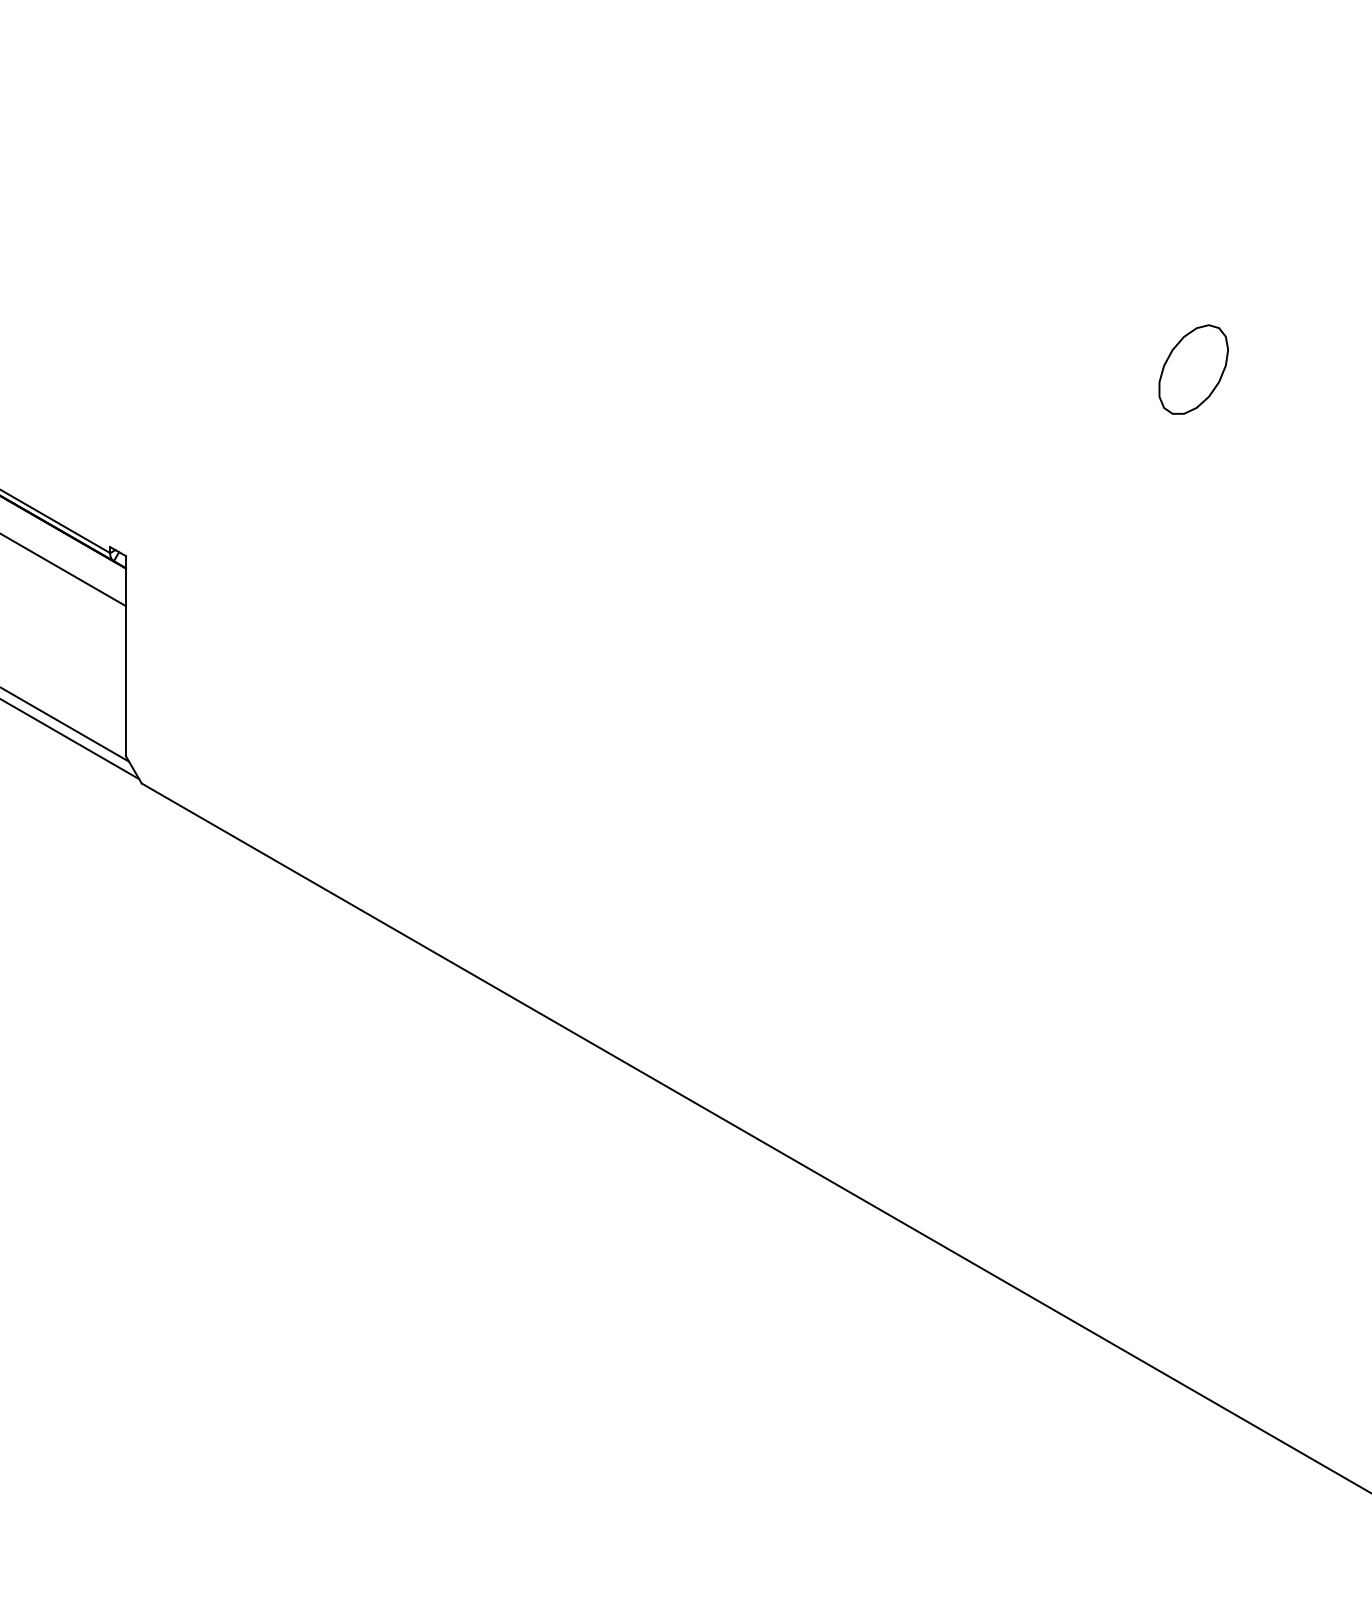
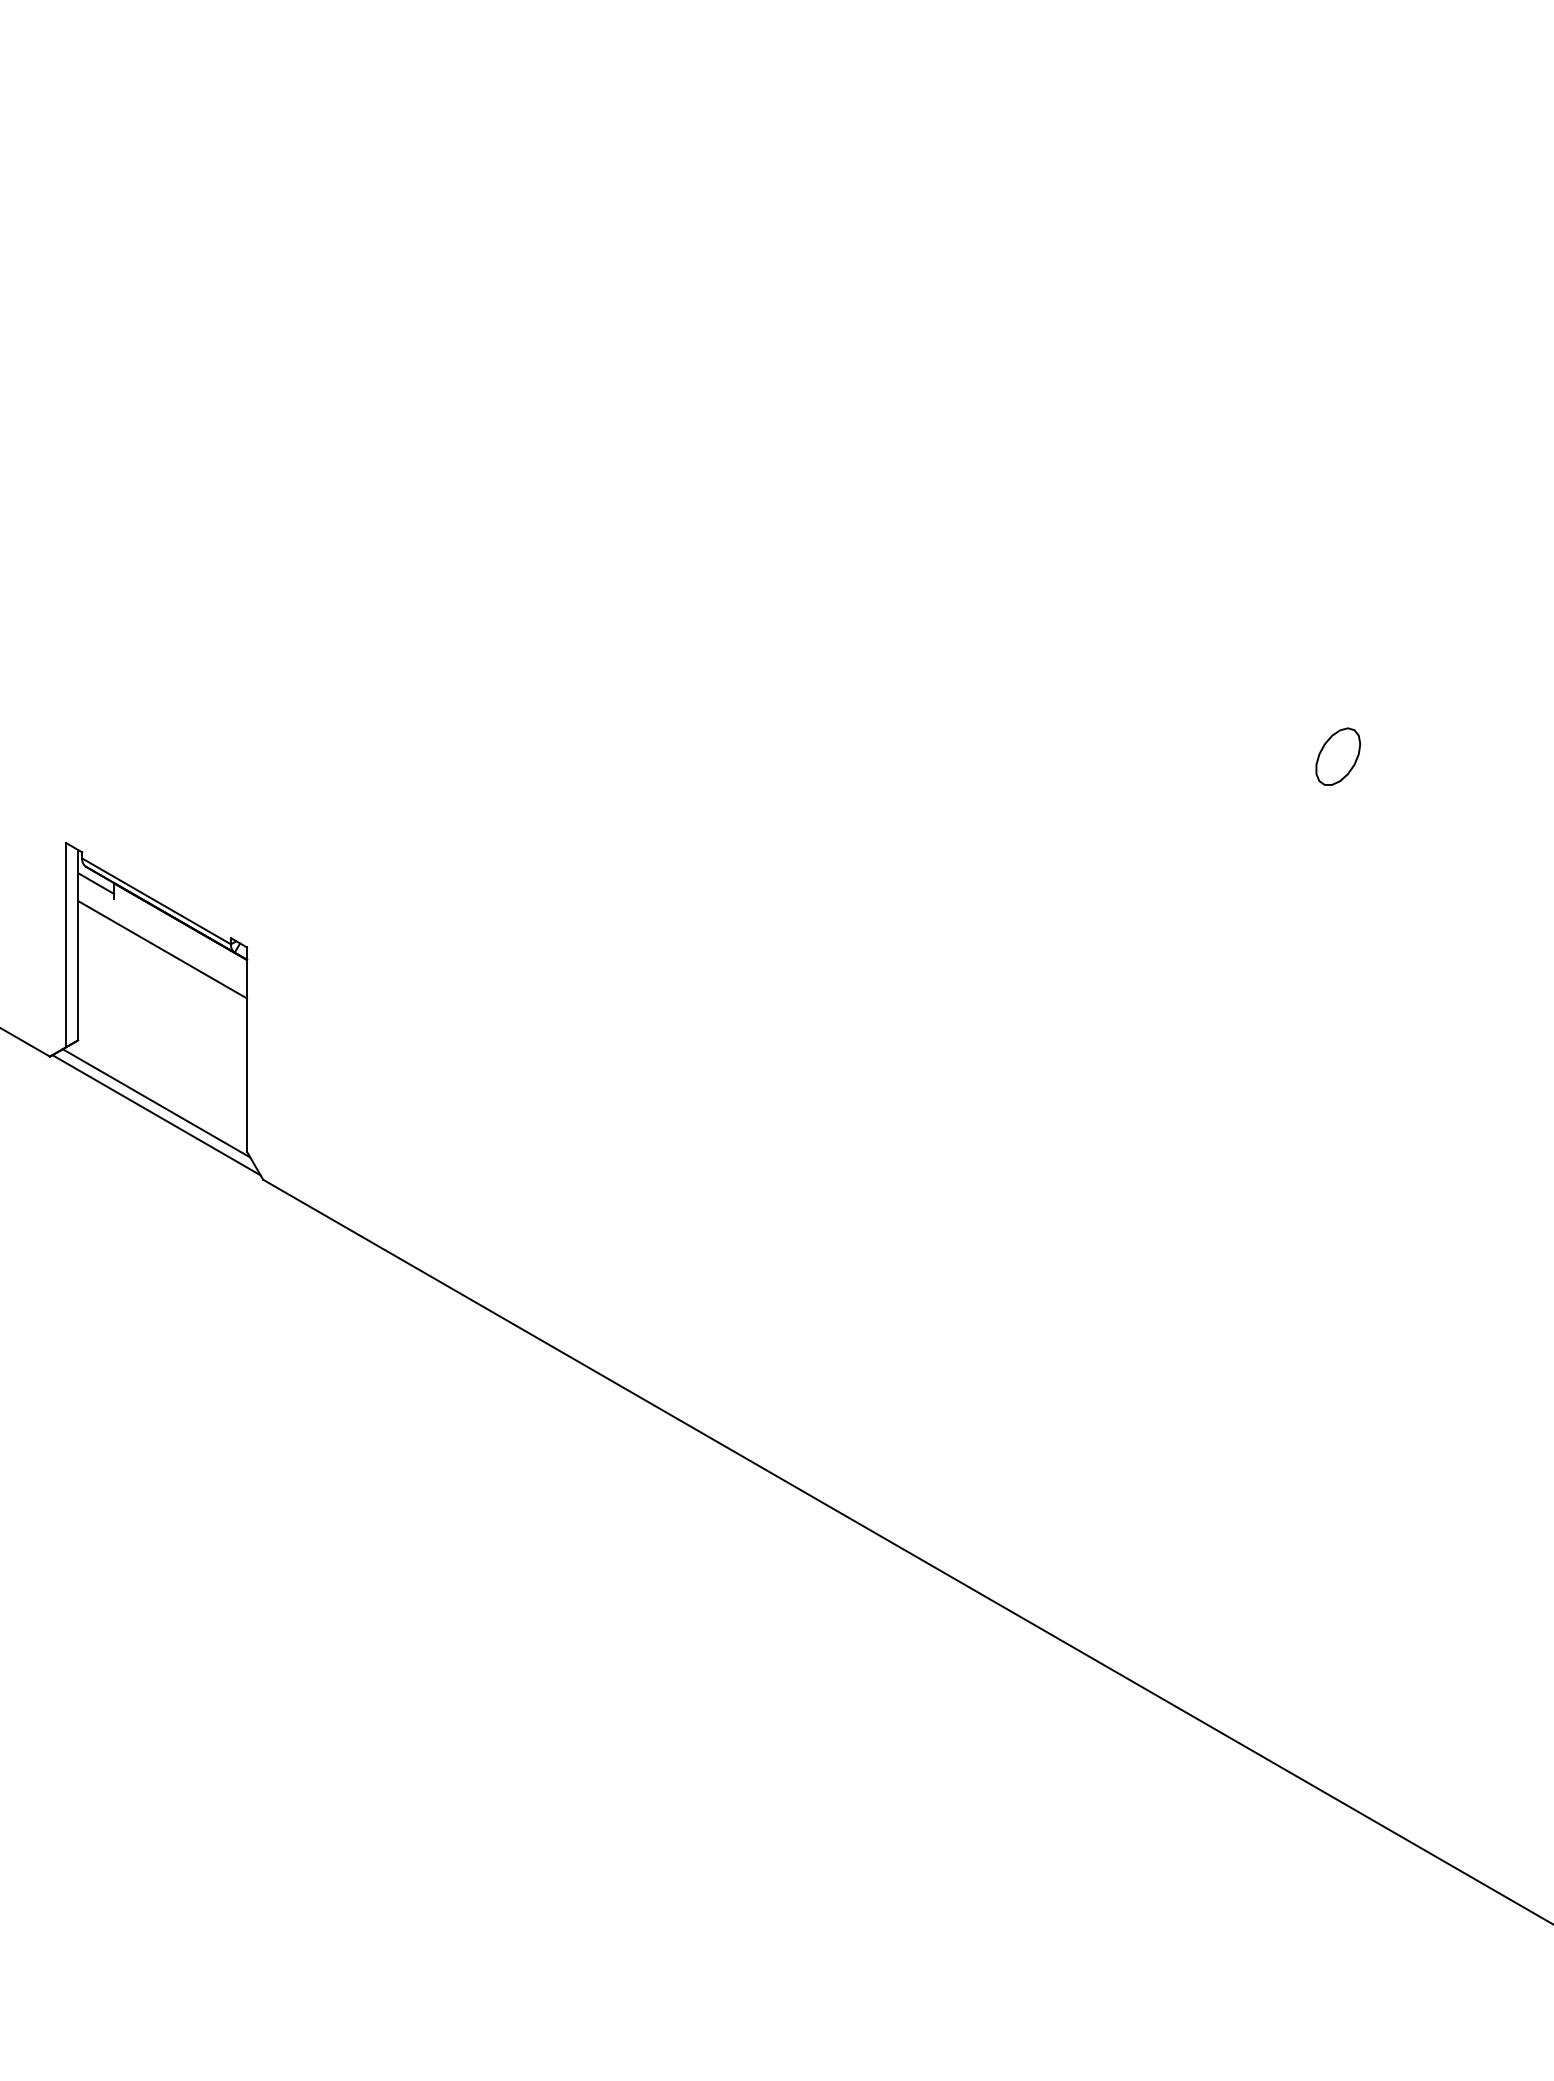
part: (1194, 369) -> (1338, 756), size x0.62

